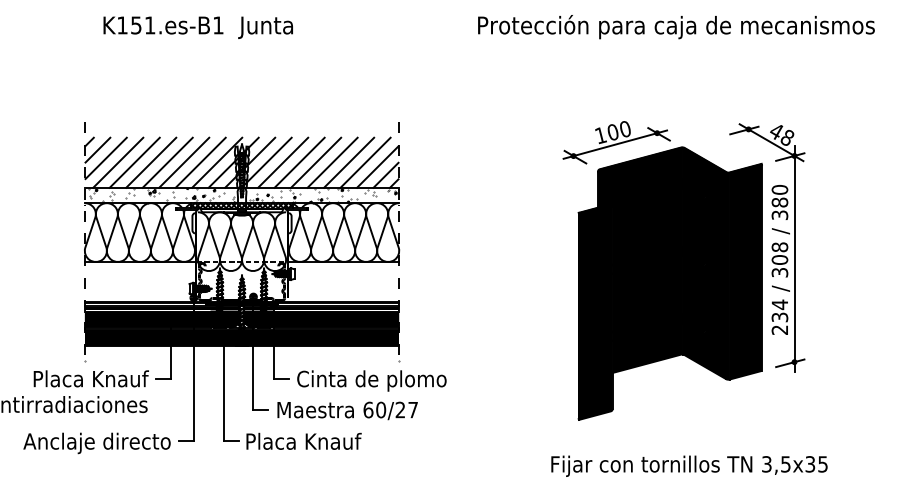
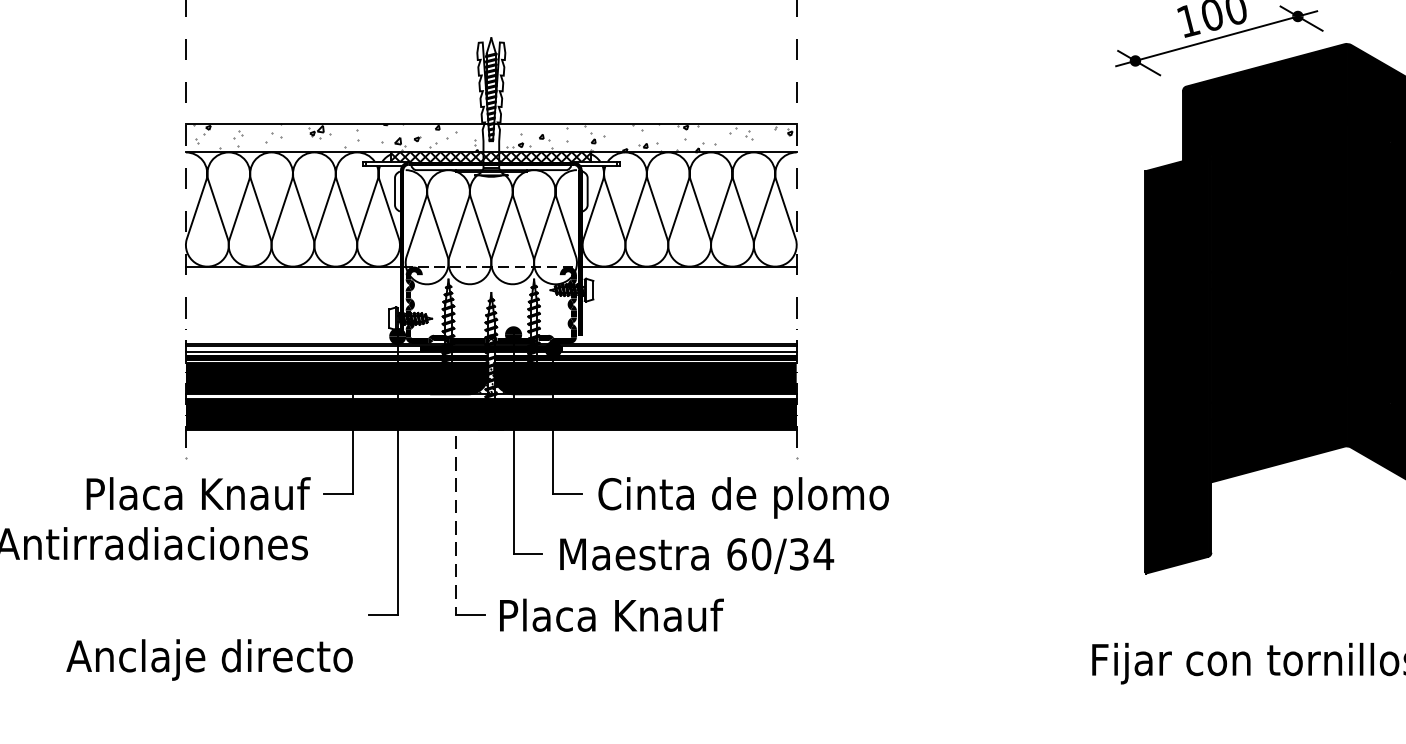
hatch: (241, 162) -> (490, 73), removed
line: (223, 389) -> (455, 514), solid -> dashed
text: (406, 410) -> (810, 555), 60/27 -> 60/34
text: (96, 443) -> (208, 660), moved

